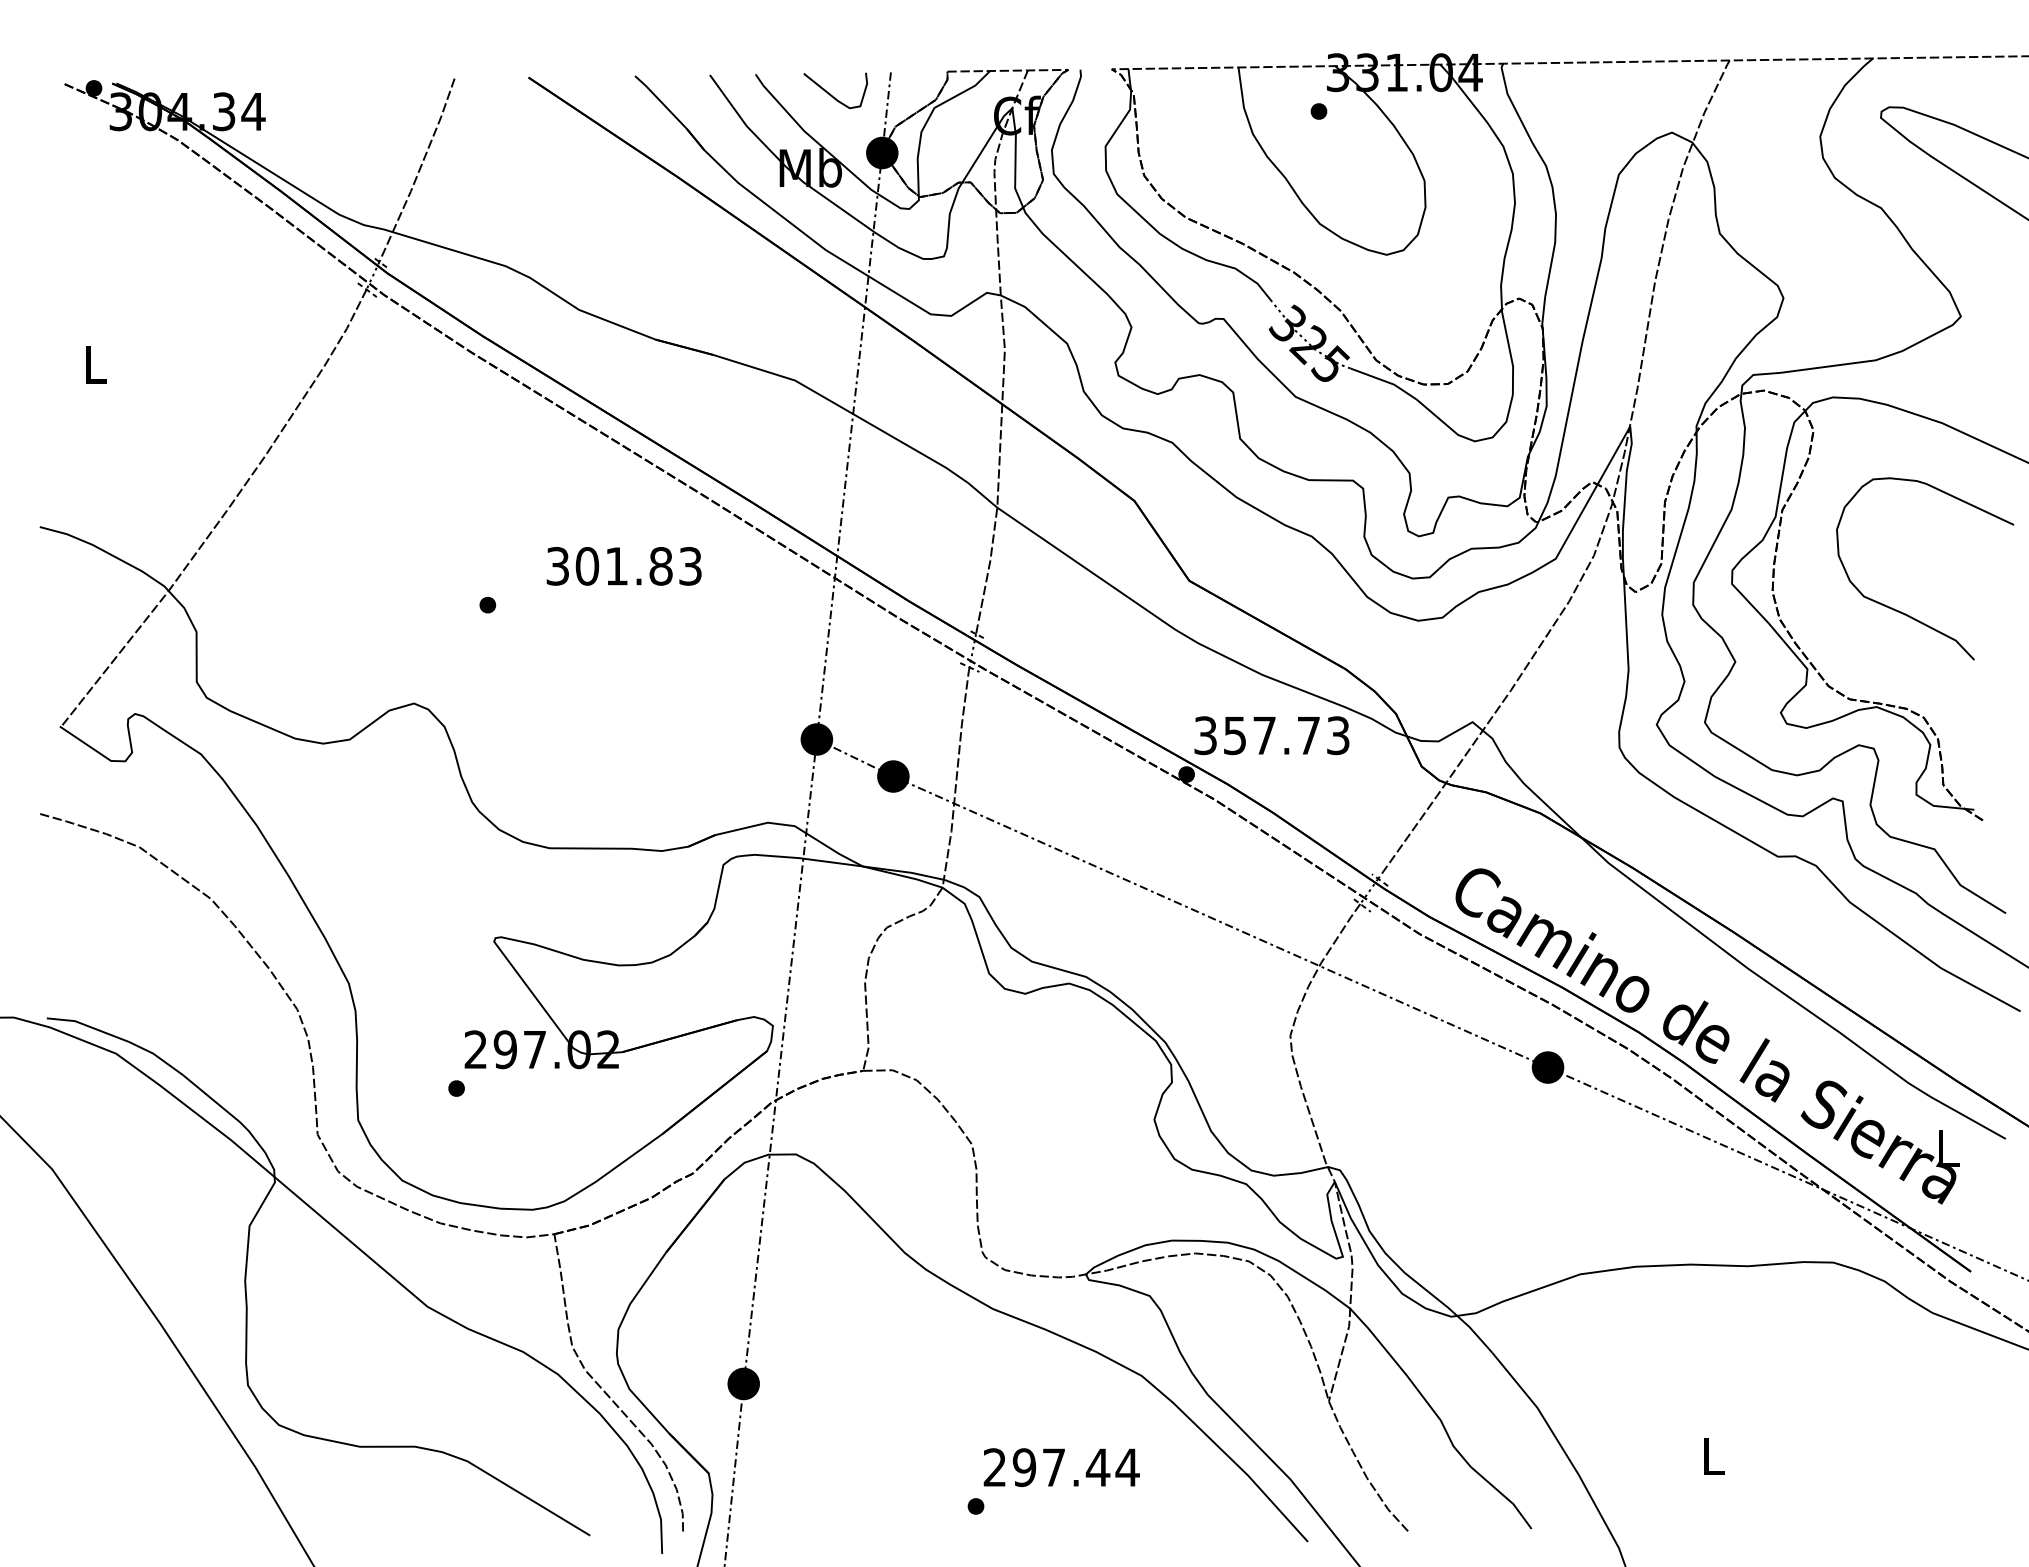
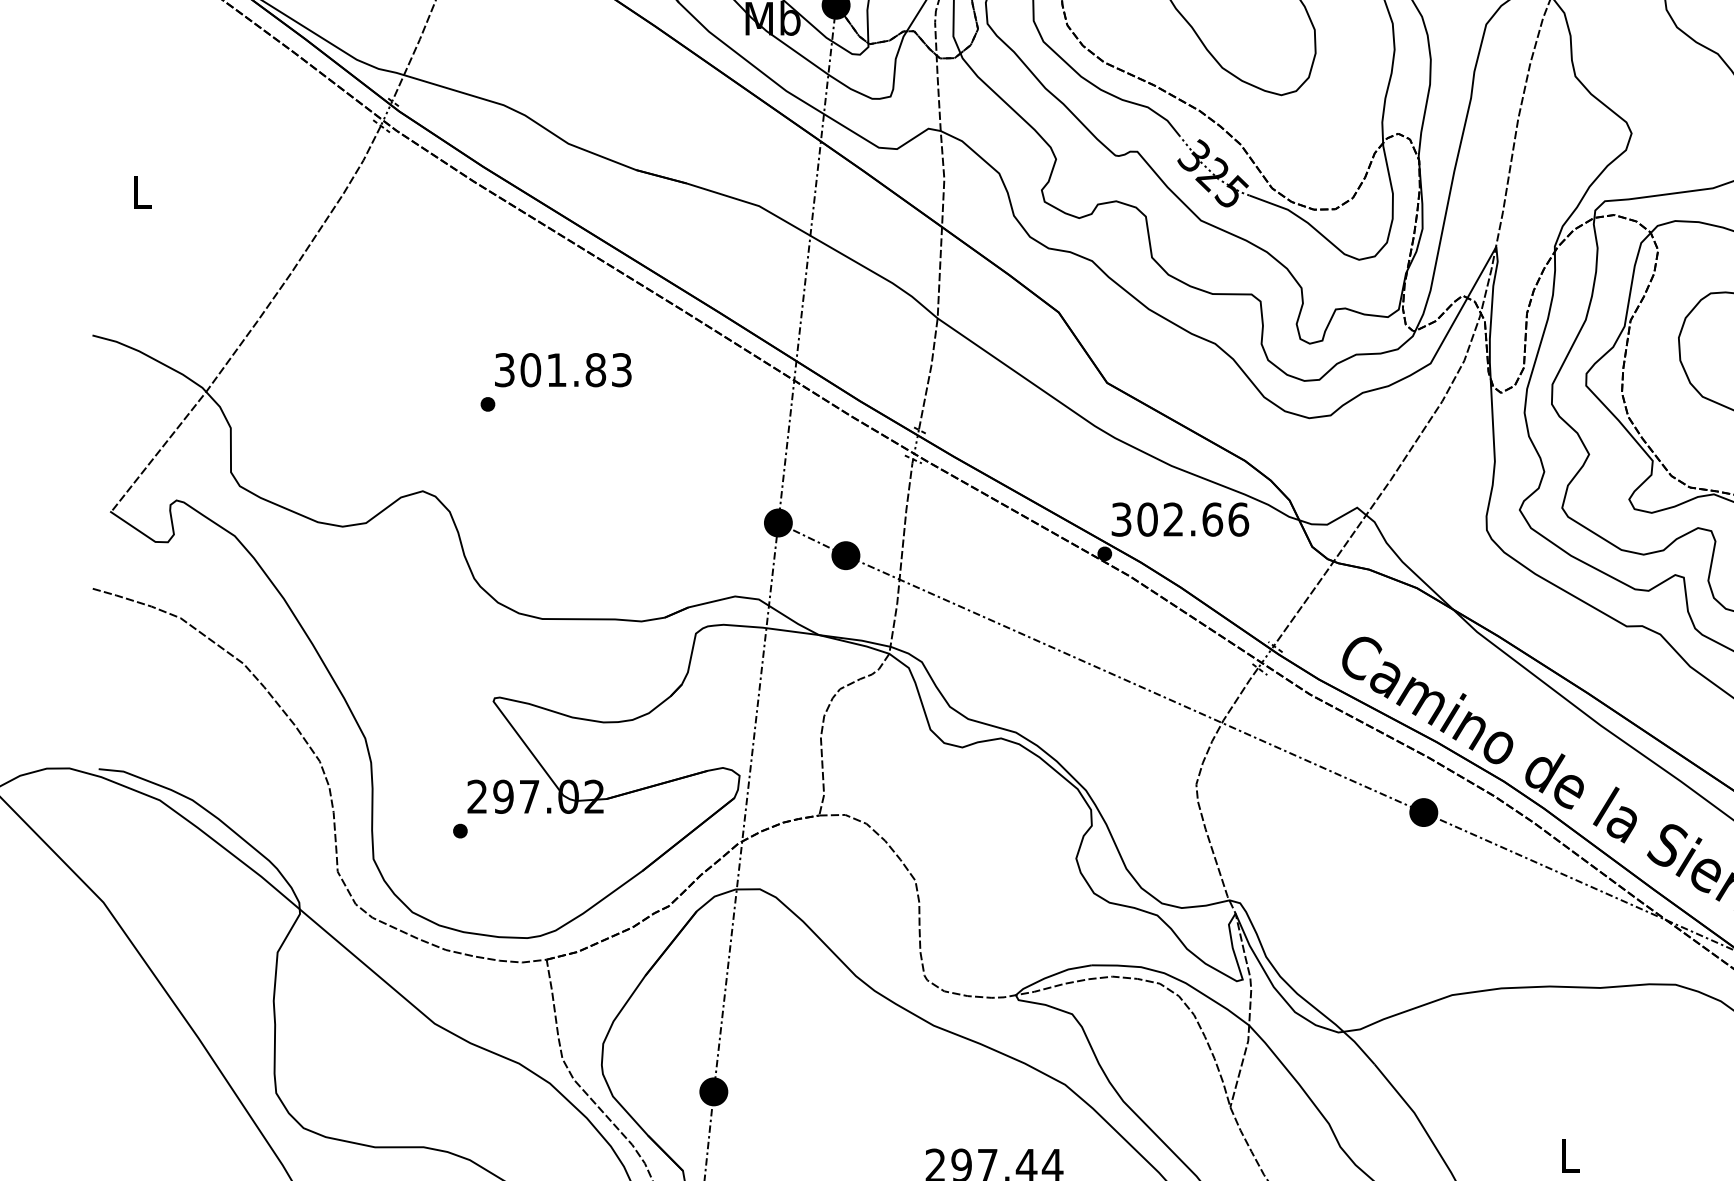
text: (623, 566) -> (562, 370), moved
text: (1286, 735) -> (1192, 519), 357.73 -> 302.66

